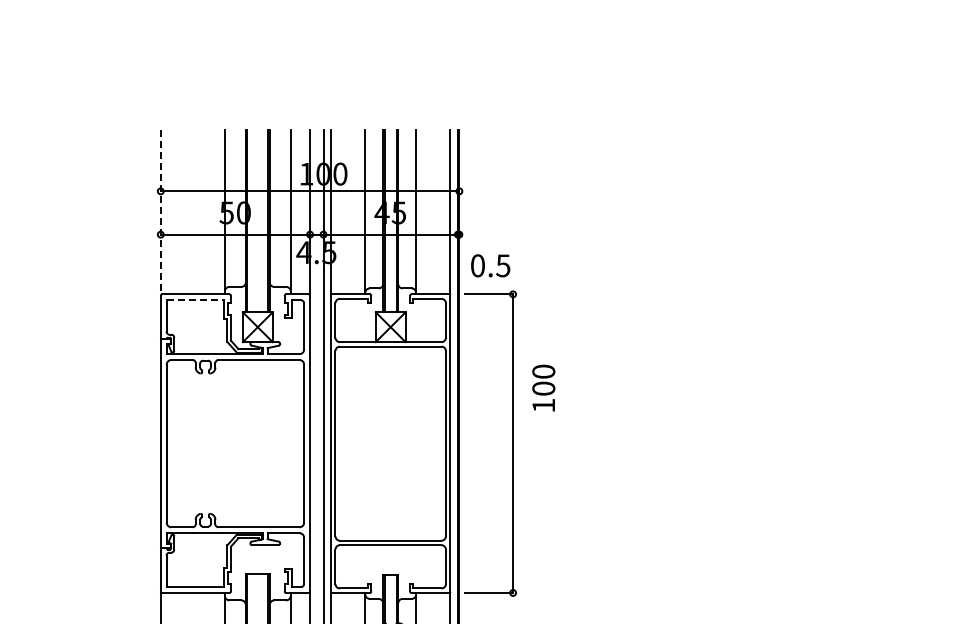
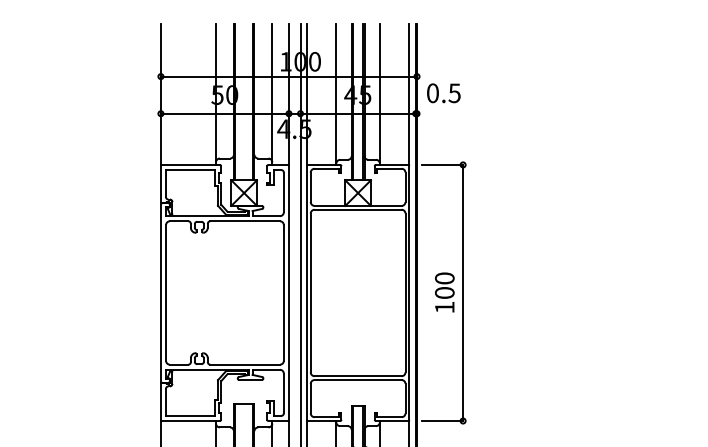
line: (160, 212) -> (160, 94), dashed -> solid
text: (490, 265) -> (443, 93), moved
line: (195, 300) -> (190, 170), dashed -> solid
text: (543, 387) -> (444, 291), moved

